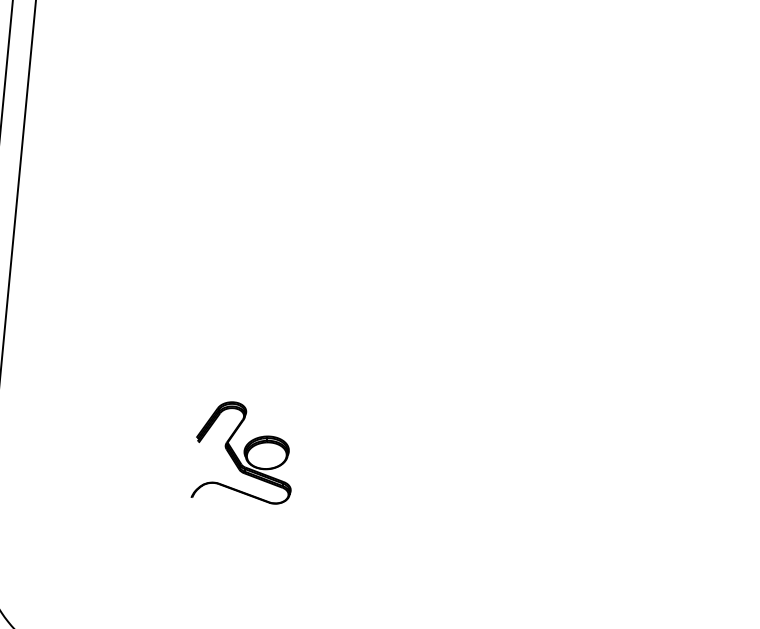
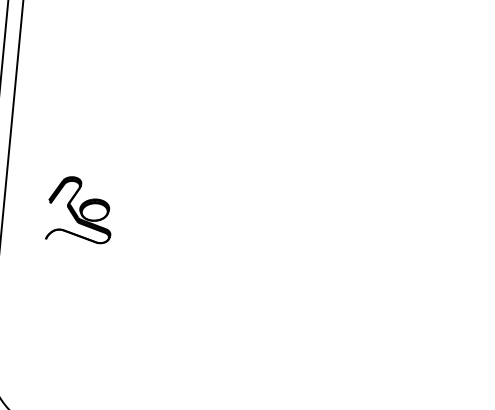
part: (241, 453) -> (78, 210), moved

